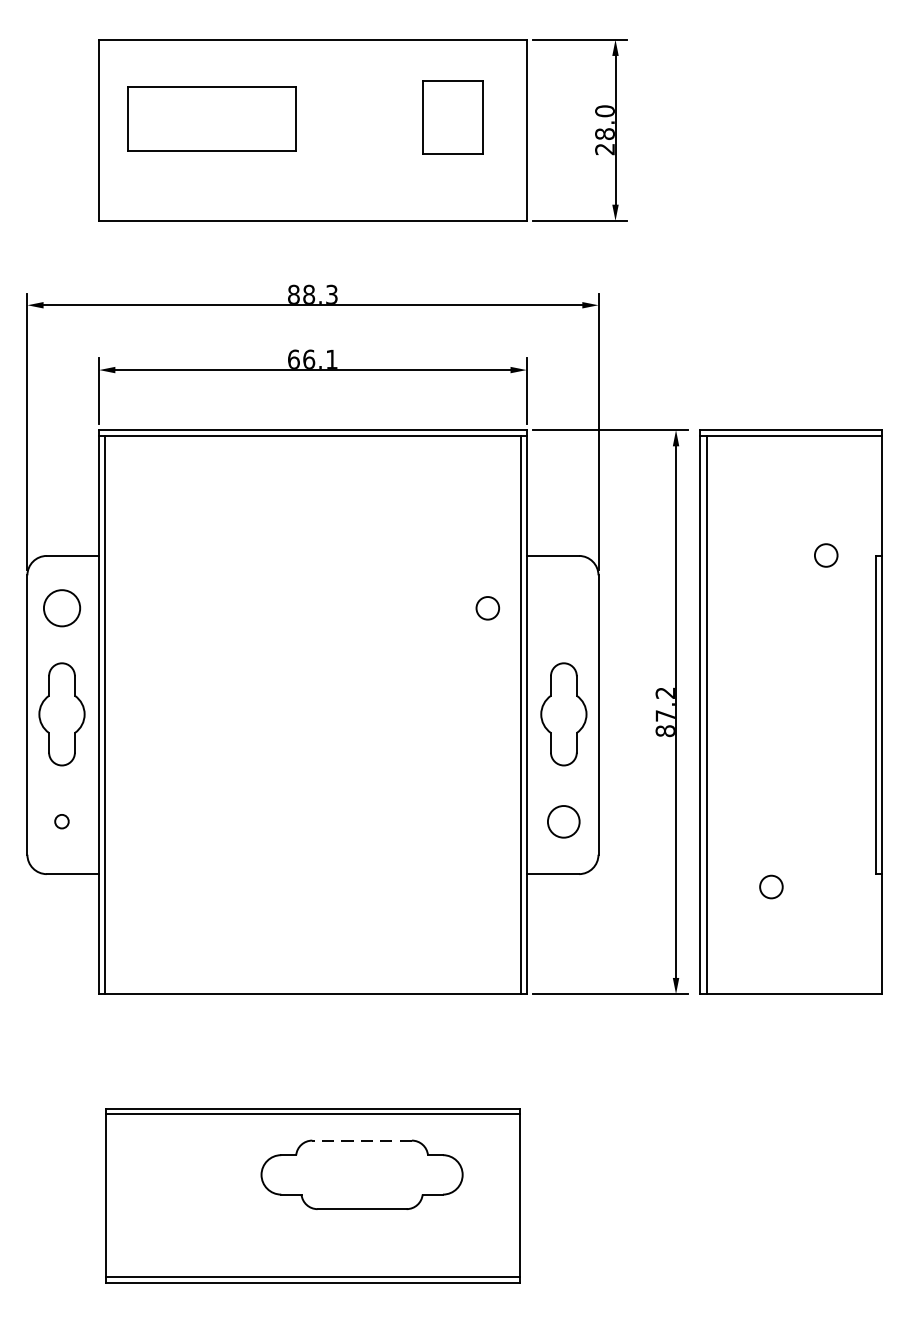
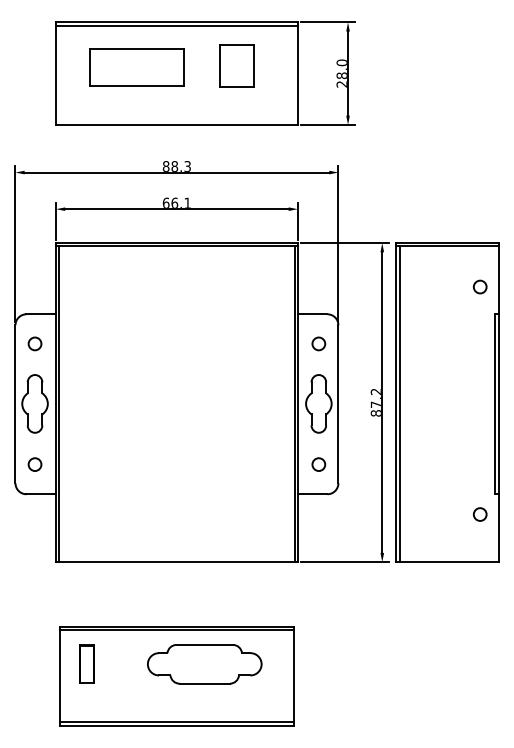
line: (312, 45) -> (176, 25), added
part: (451, 115) -> (236, 65), moved
part: (211, 119) -> (136, 67), moved
circle: (826, 554) -> (480, 286), moved
circle: (61, 607) -> (34, 343), size x0.62
circle: (487, 607) -> (318, 343), moved
circle: (61, 821) -> (34, 464), size x1.67
circle: (563, 821) -> (318, 464), size x0.71
circle: (771, 886) -> (480, 514), moved
line: (361, 1139) -> (204, 644), dashed -> solid
part: (152, 1173) -> (86, 663), added

